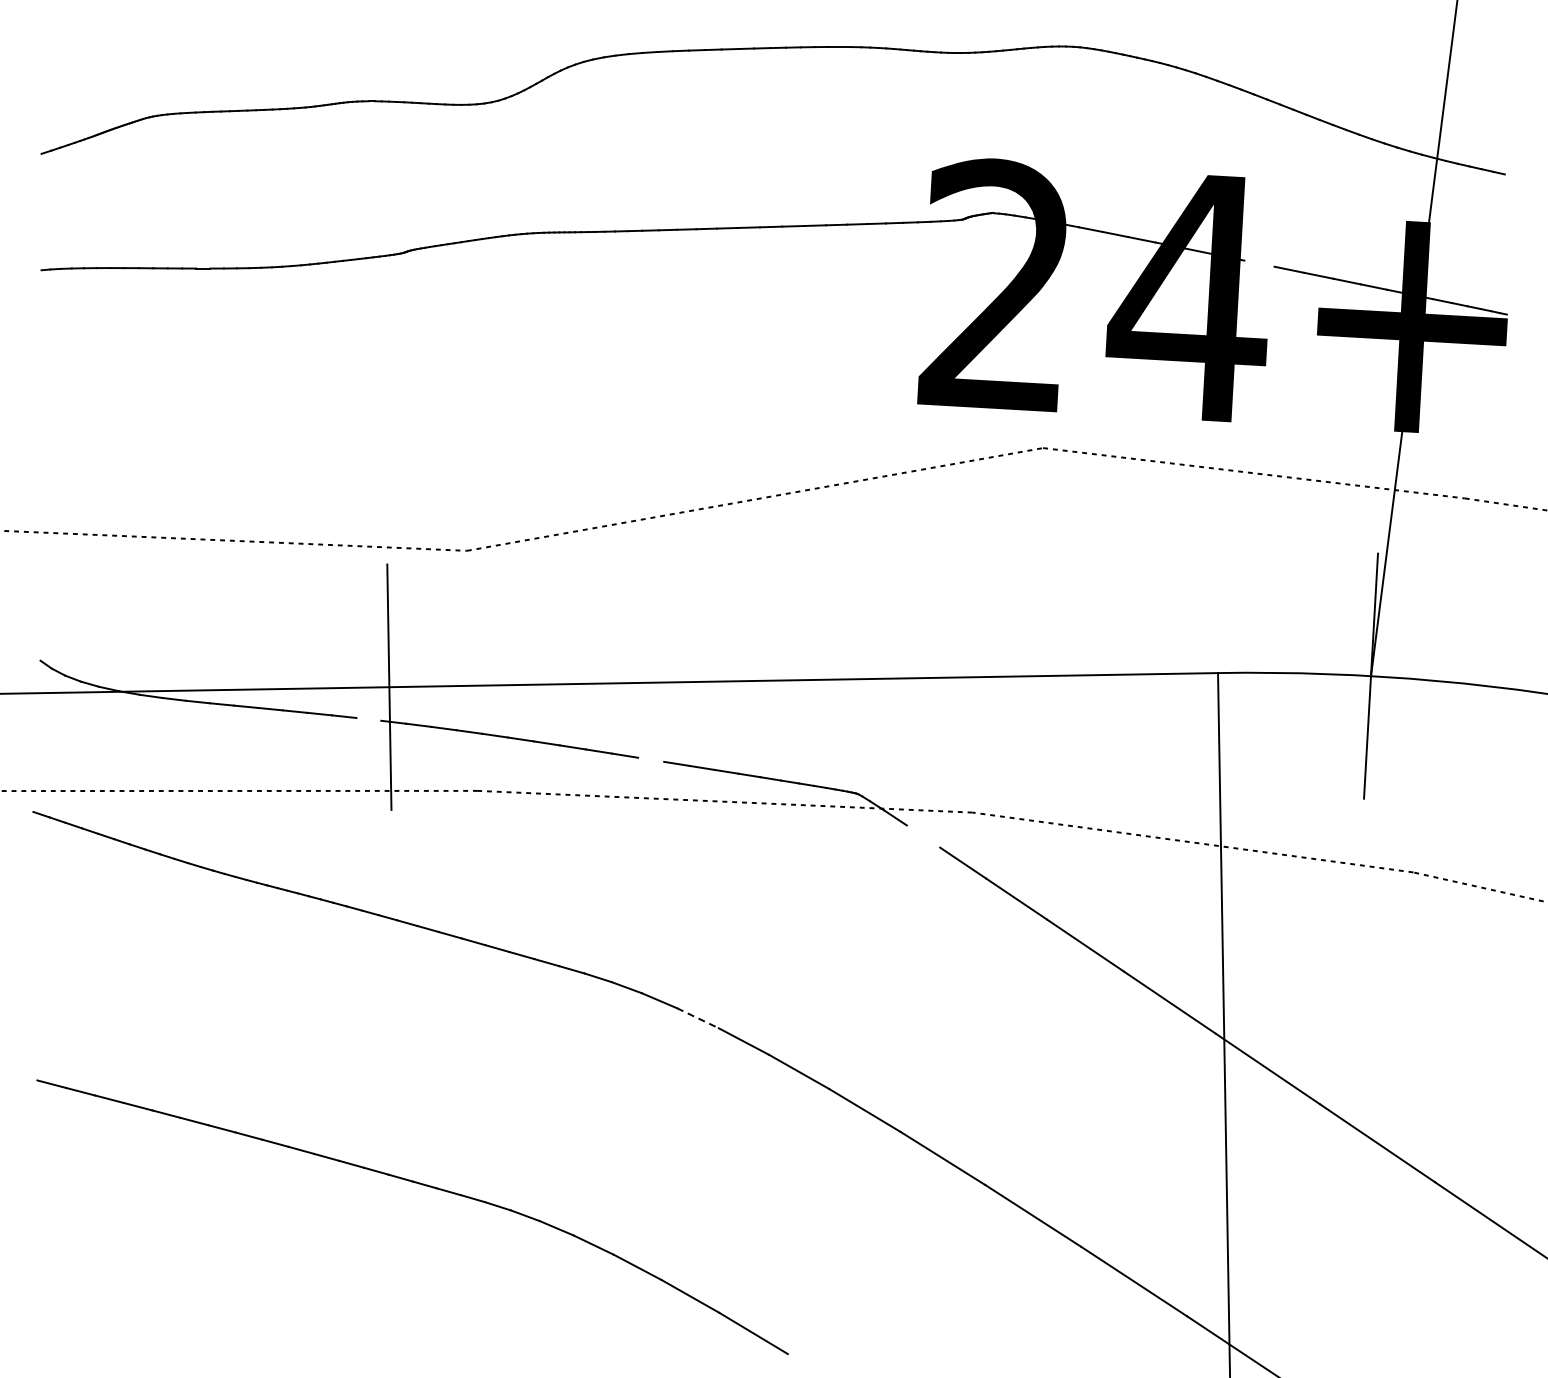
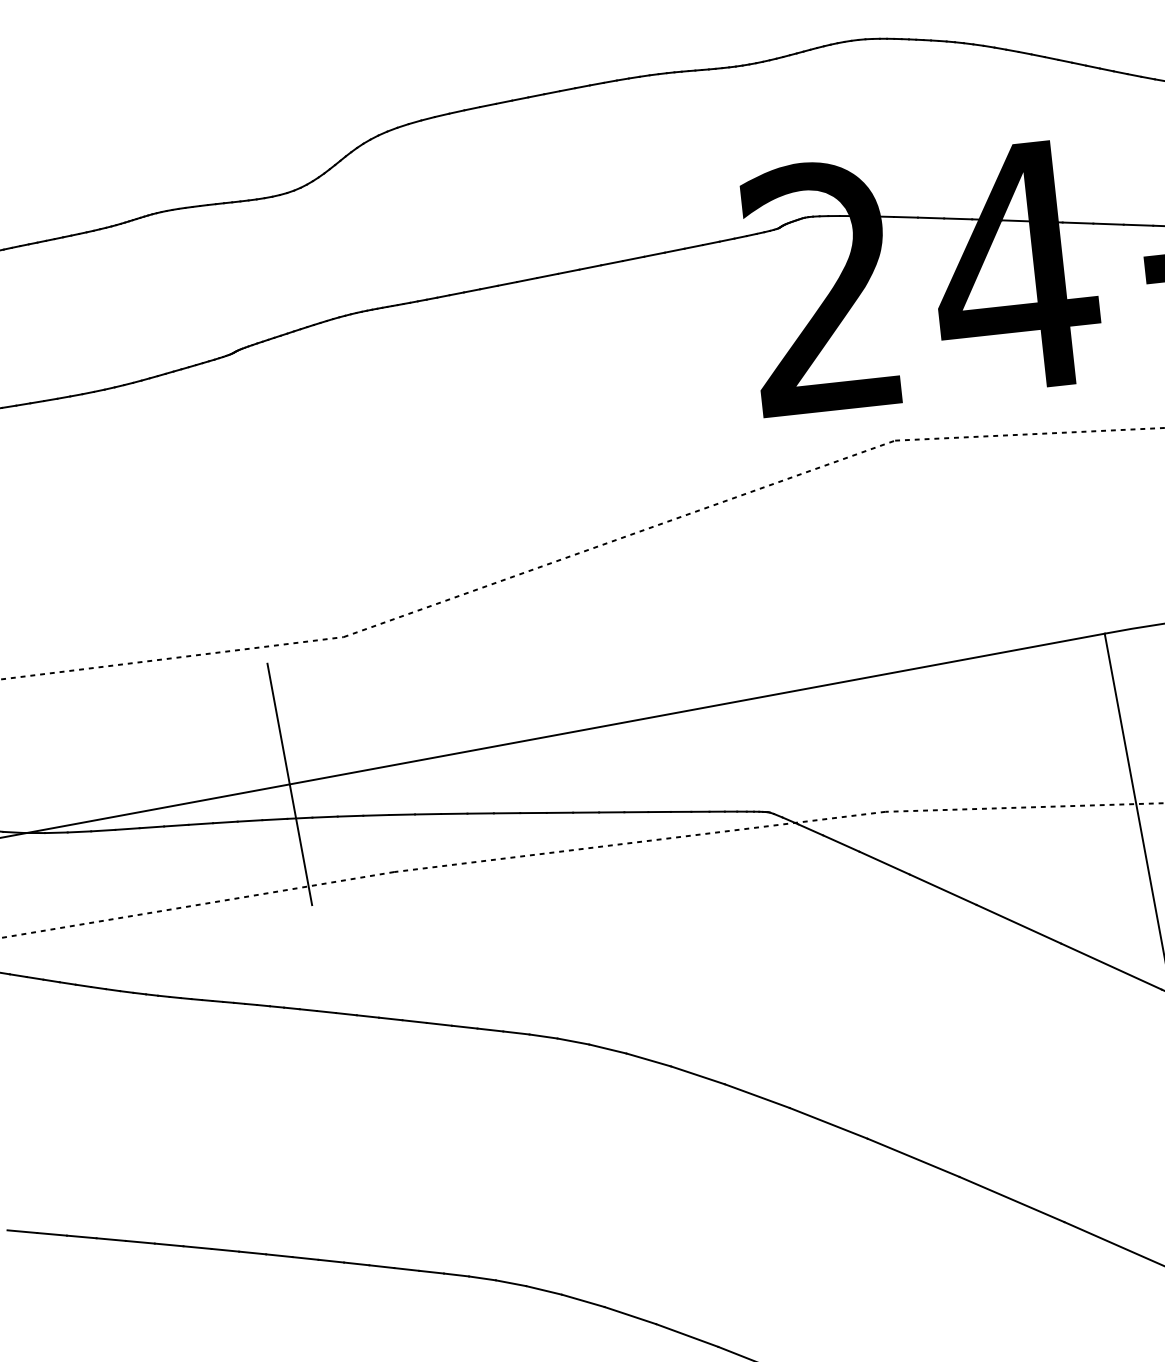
line: (1259, 263) -> (1078, 222), added
line: (368, 719) -> (274, 819), added
line: (651, 759) -> (560, 812), added
line: (923, 836) -> (841, 843), added
line: (698, 1018) -> (649, 1060), dashed -> solid

